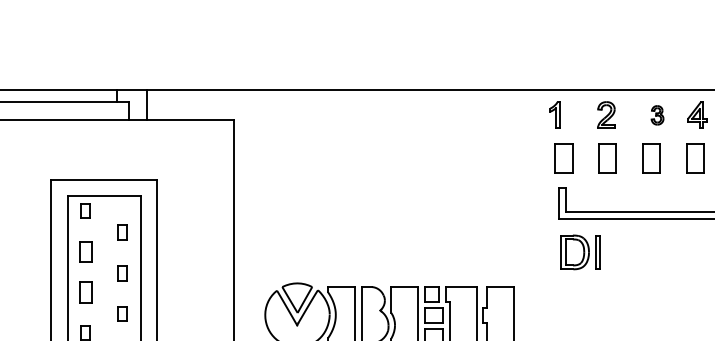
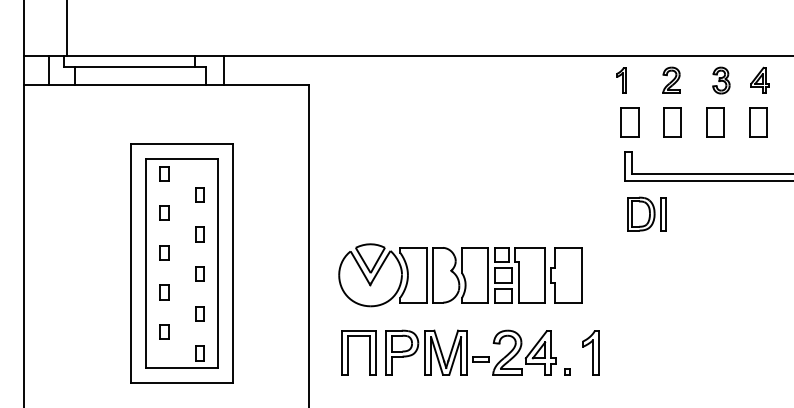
part: (657, 115) -> (721, 80), size x1.43
part: (85, 250) -> (164, 212), size x0.71
part: (85, 291) -> (164, 252), size x0.71

